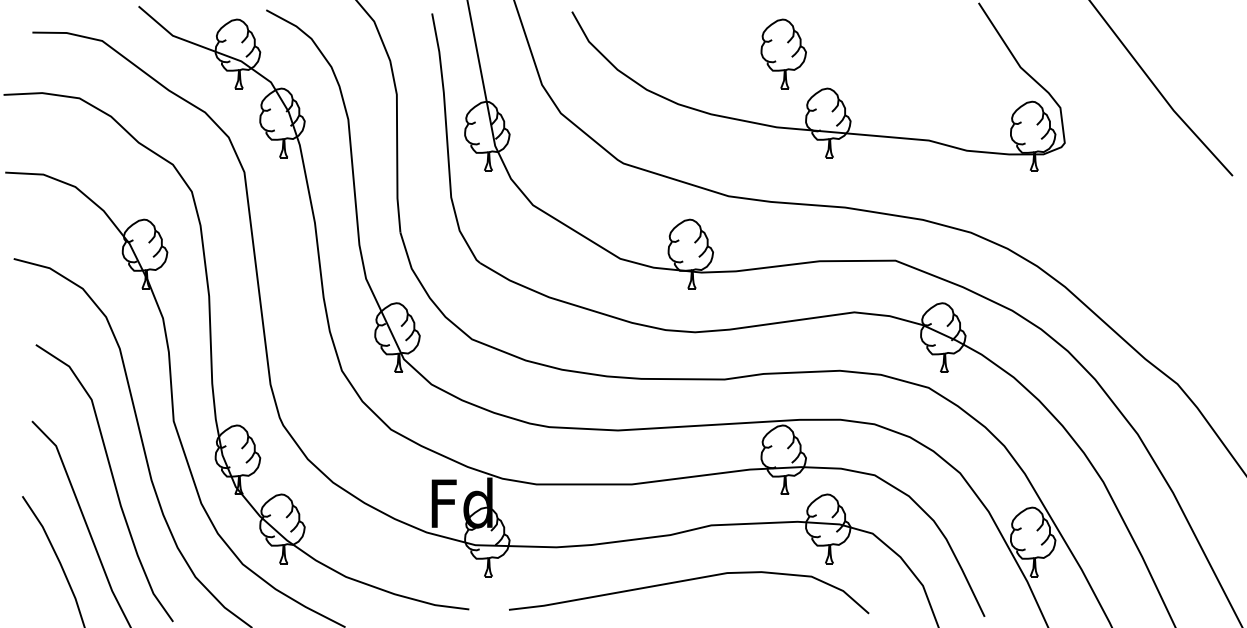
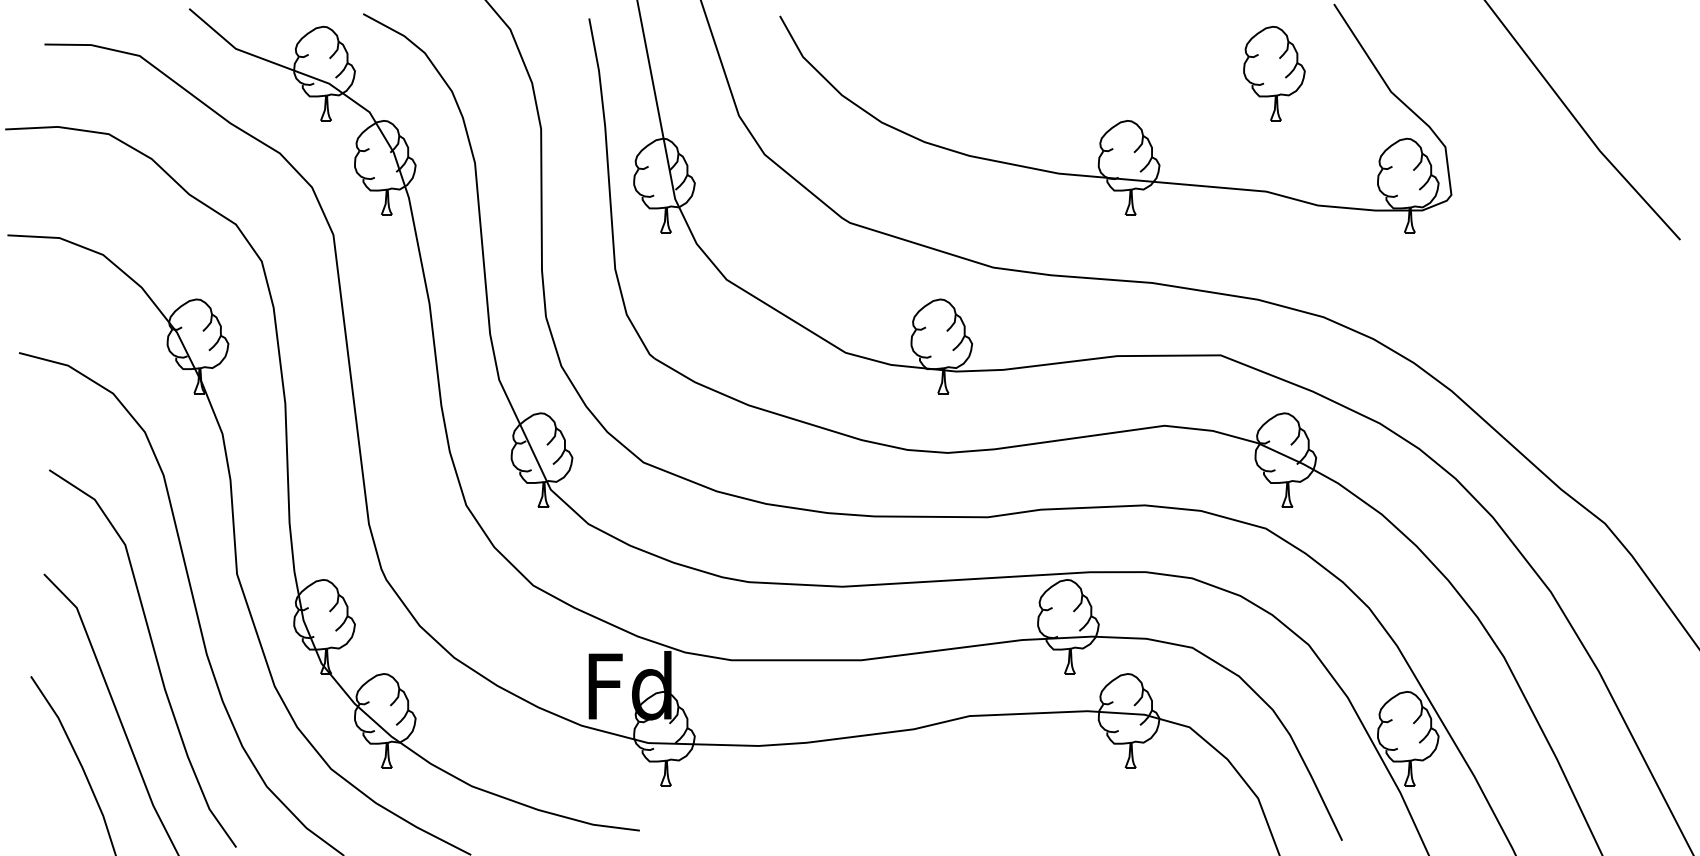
part: (783, 53) -> (1274, 73), moved
curve: (685, 581) -> (934, 792), removed

